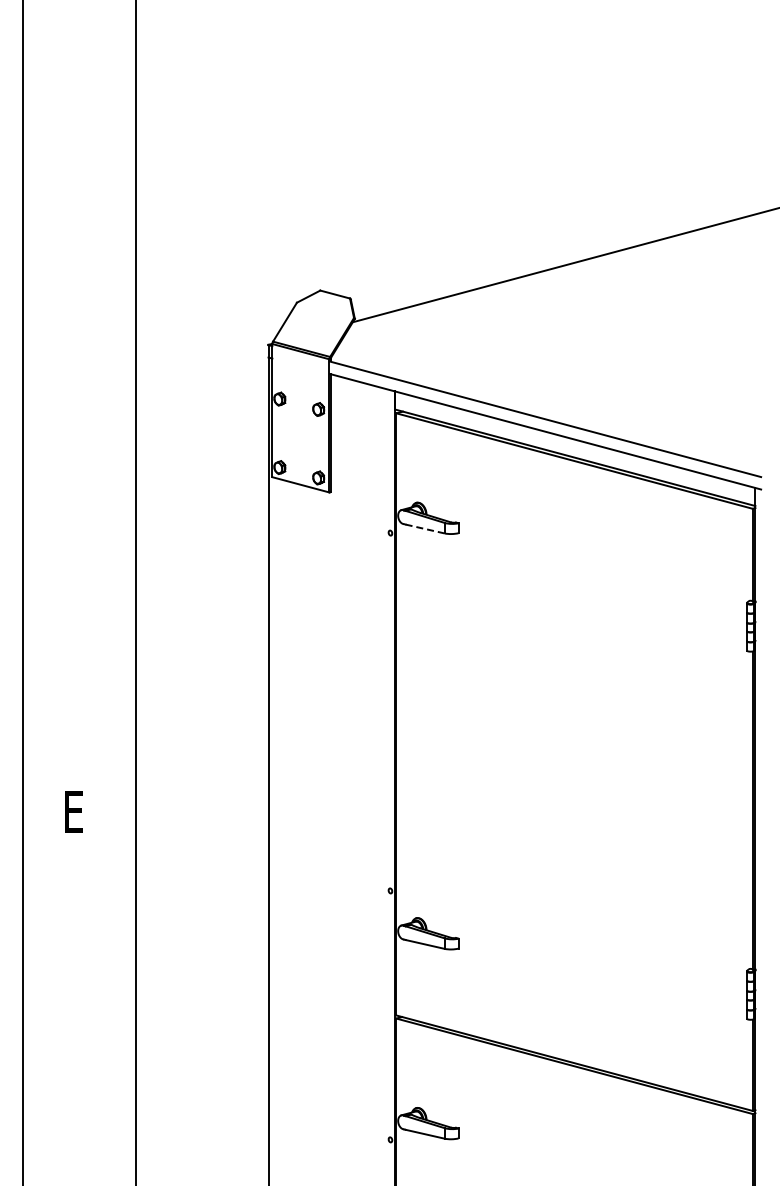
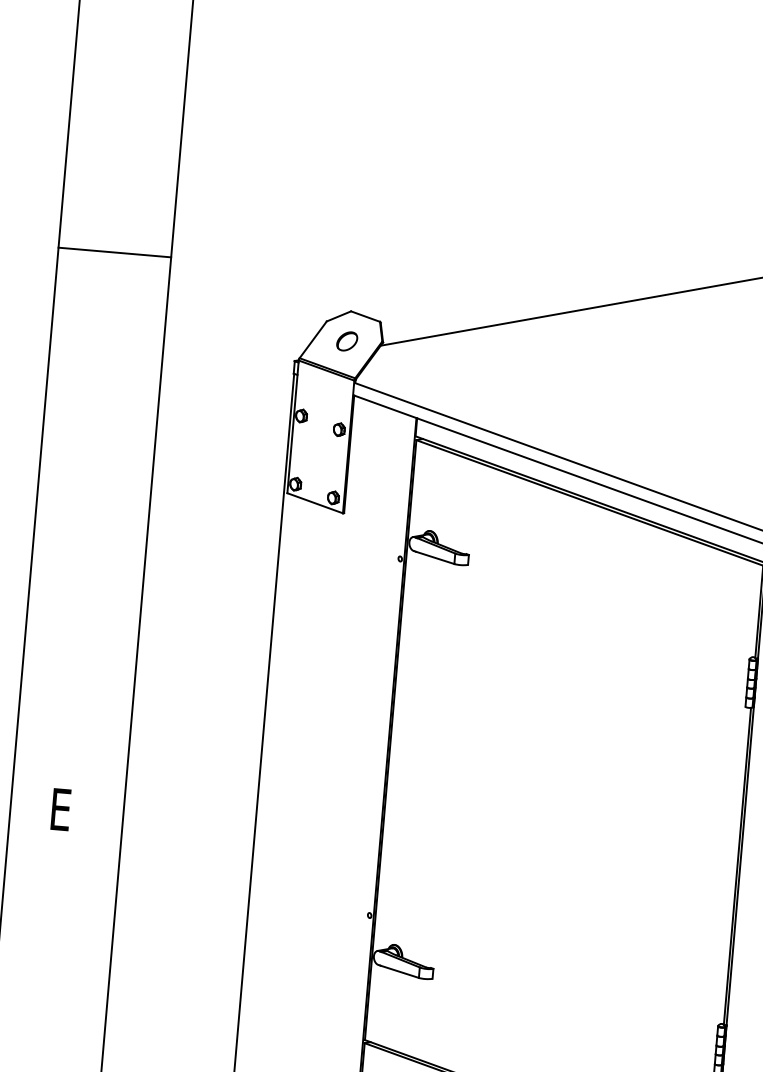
line: (79, 252) -> (114, 252), added
part: (318, 320) -> (346, 341), added
line: (425, 529) -> (435, 558), dashed -> solid

